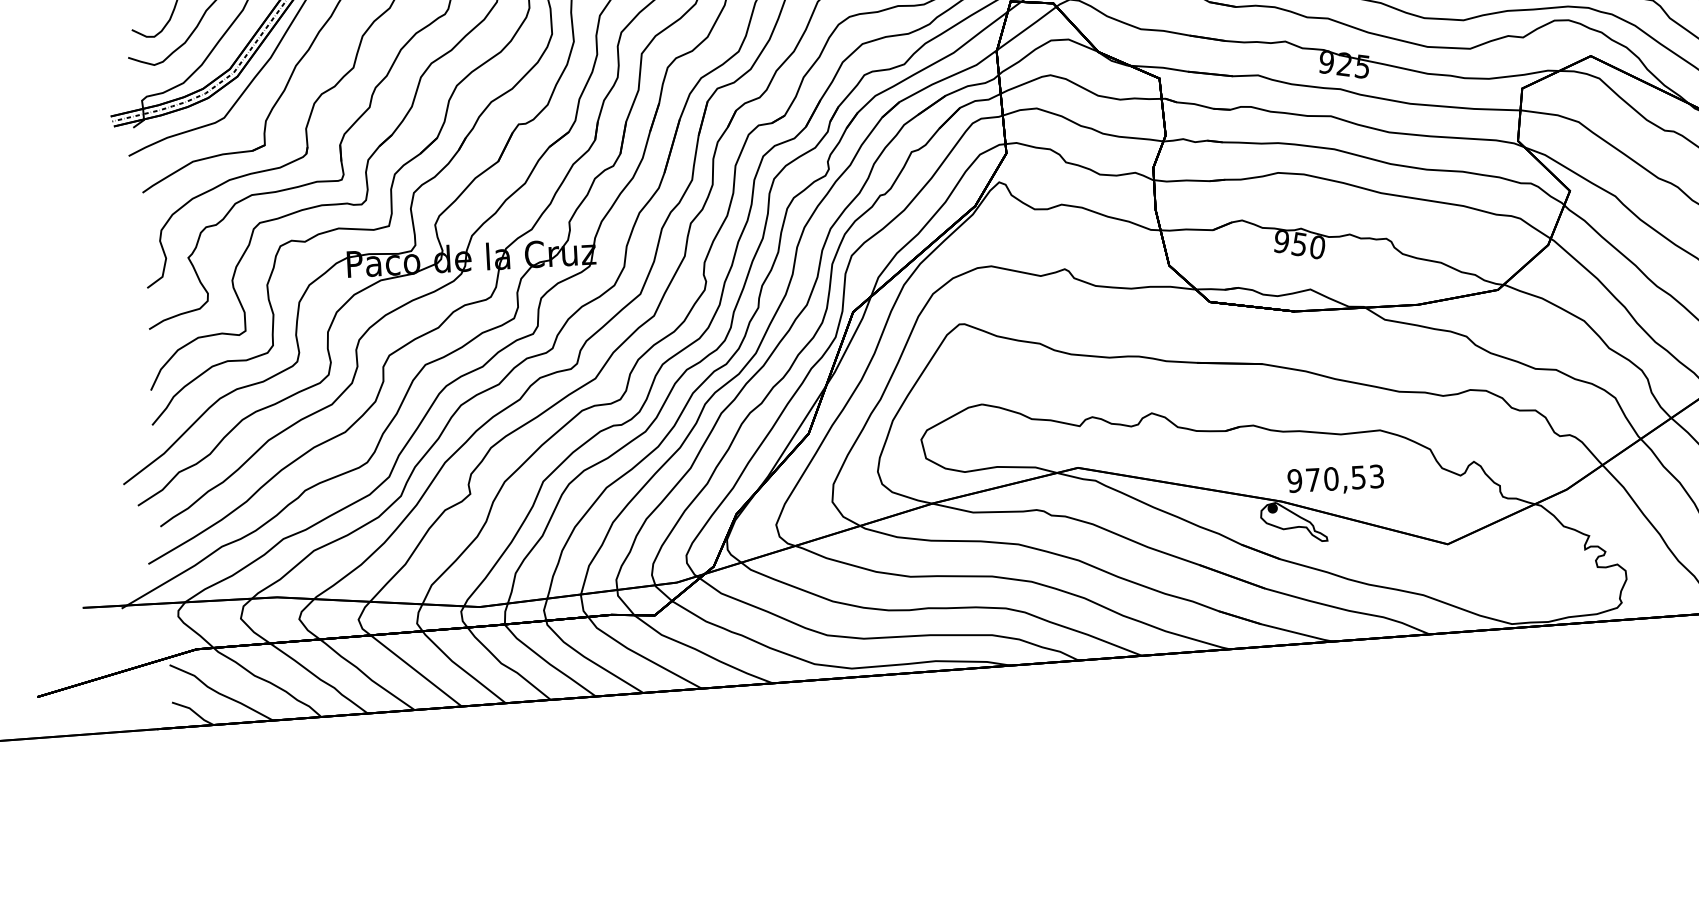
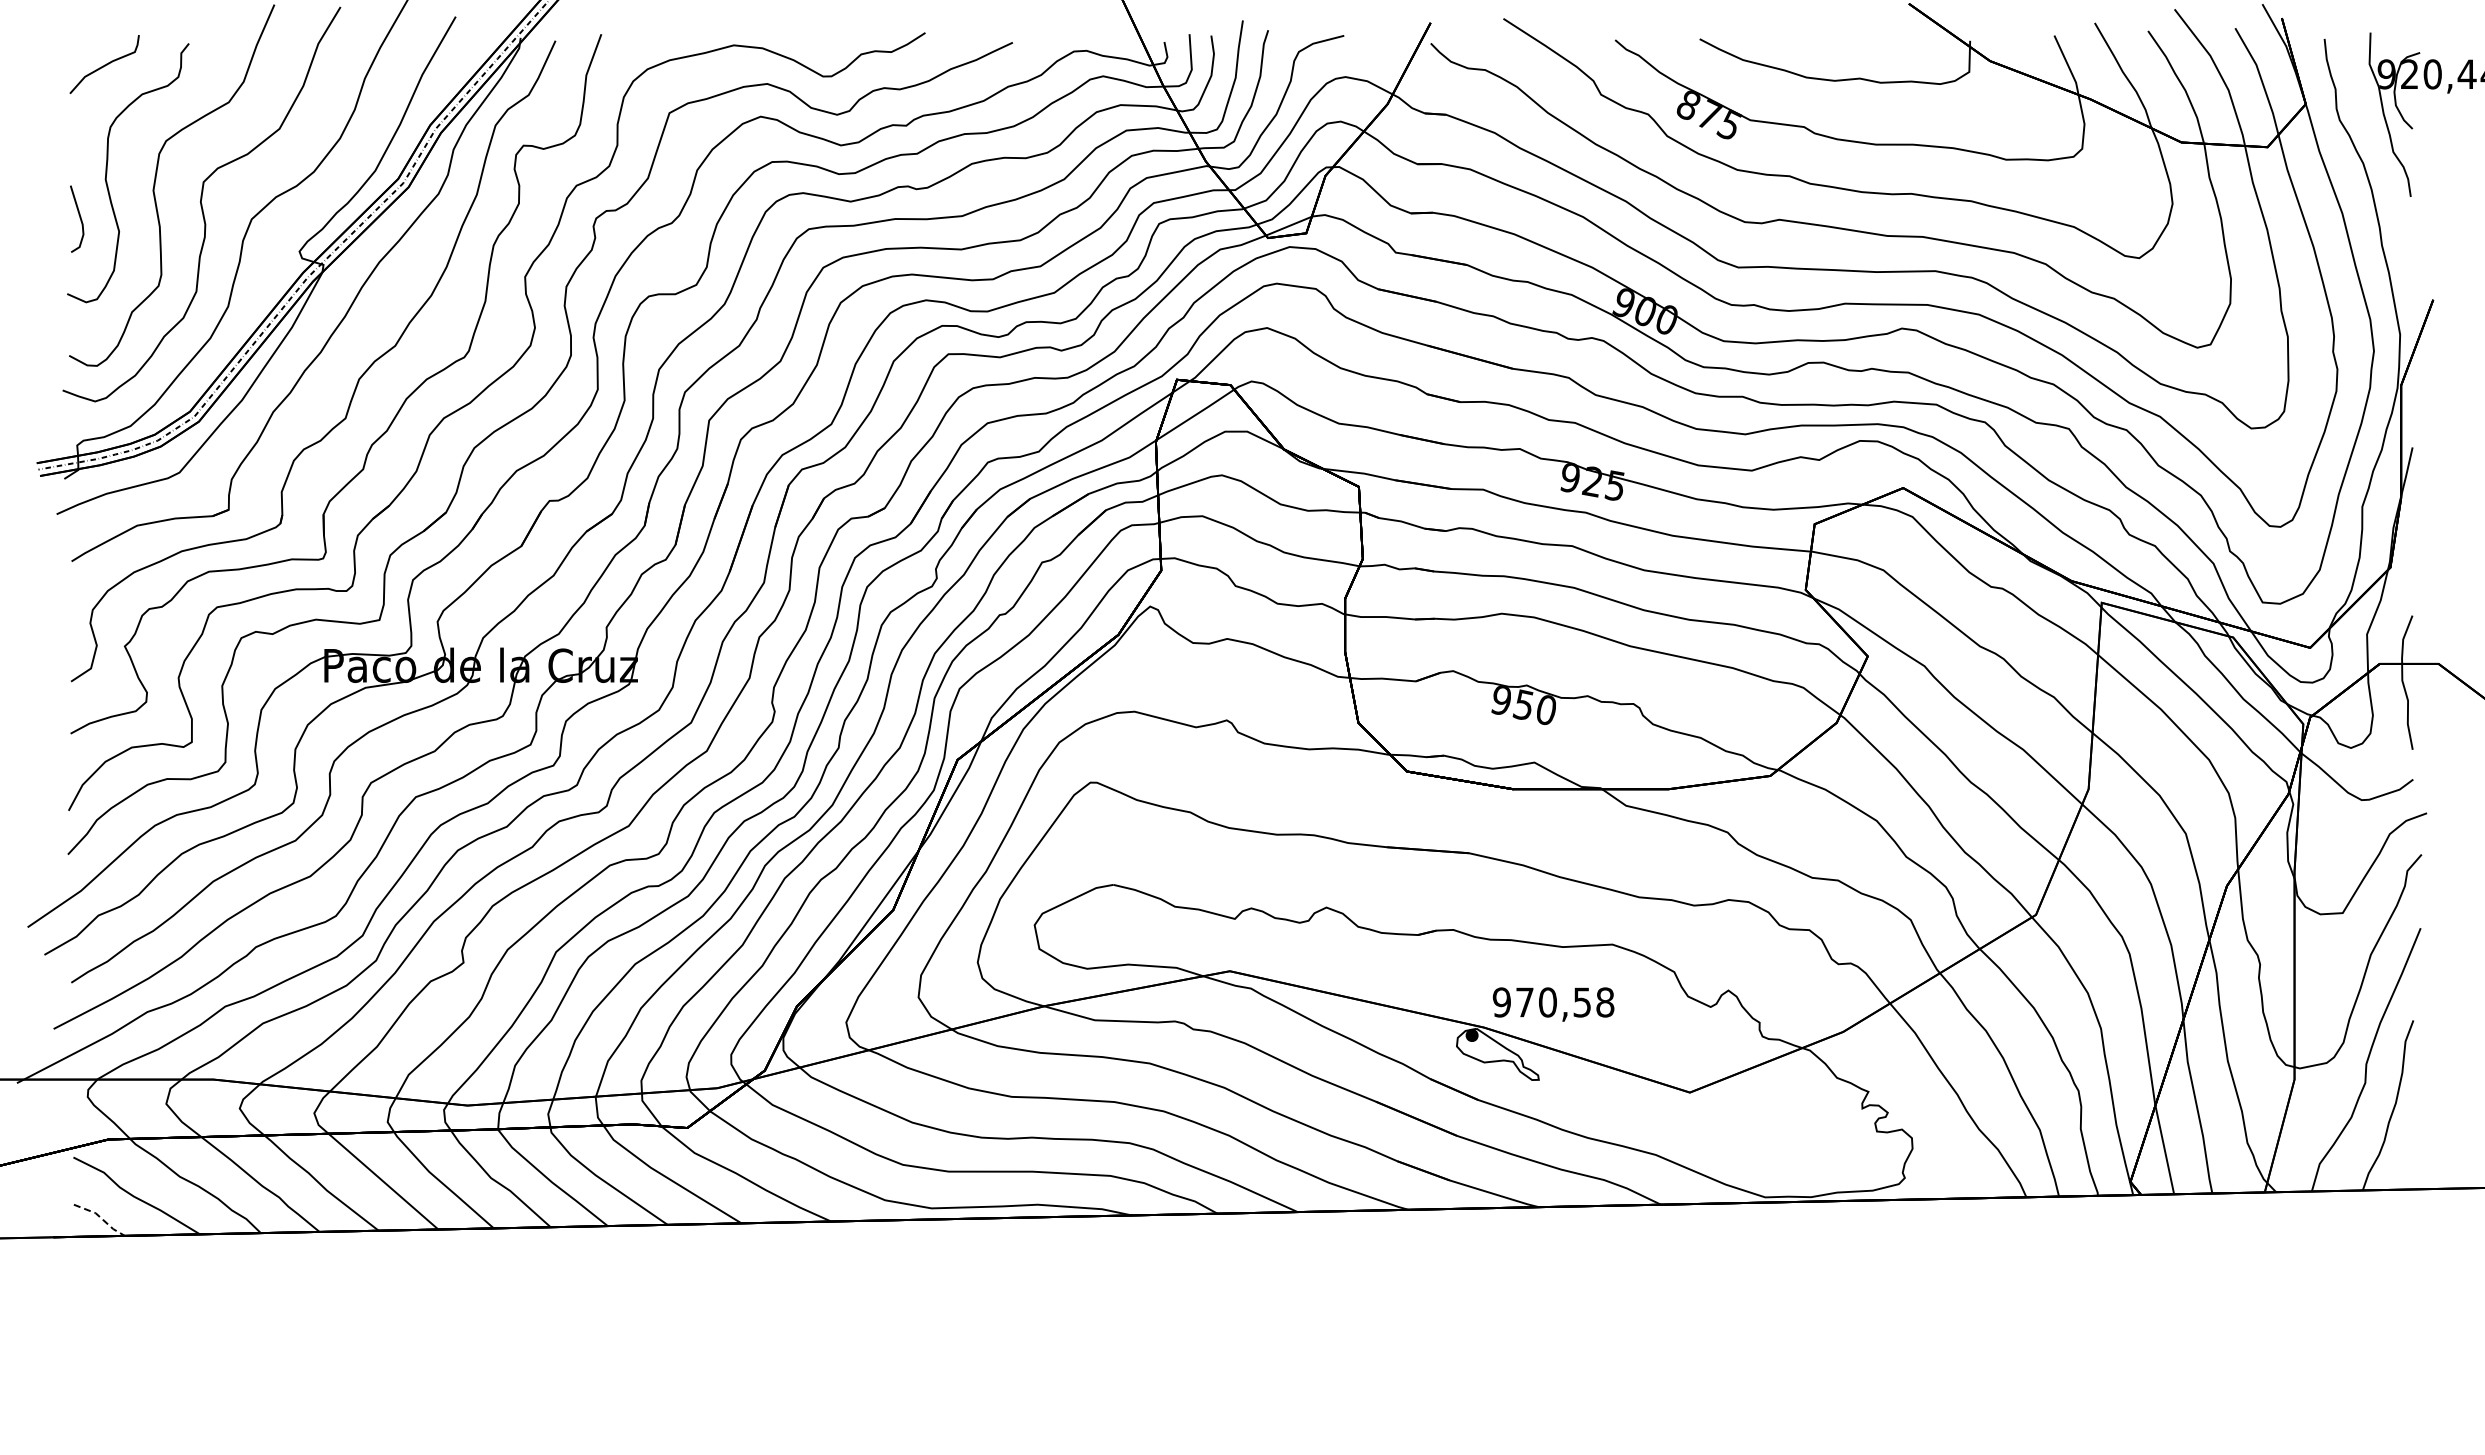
text: (1377, 476) -> (1605, 1002), 970,53 -> 970,58
line: (193, 711) -> (100, 1217), solid -> dashed

